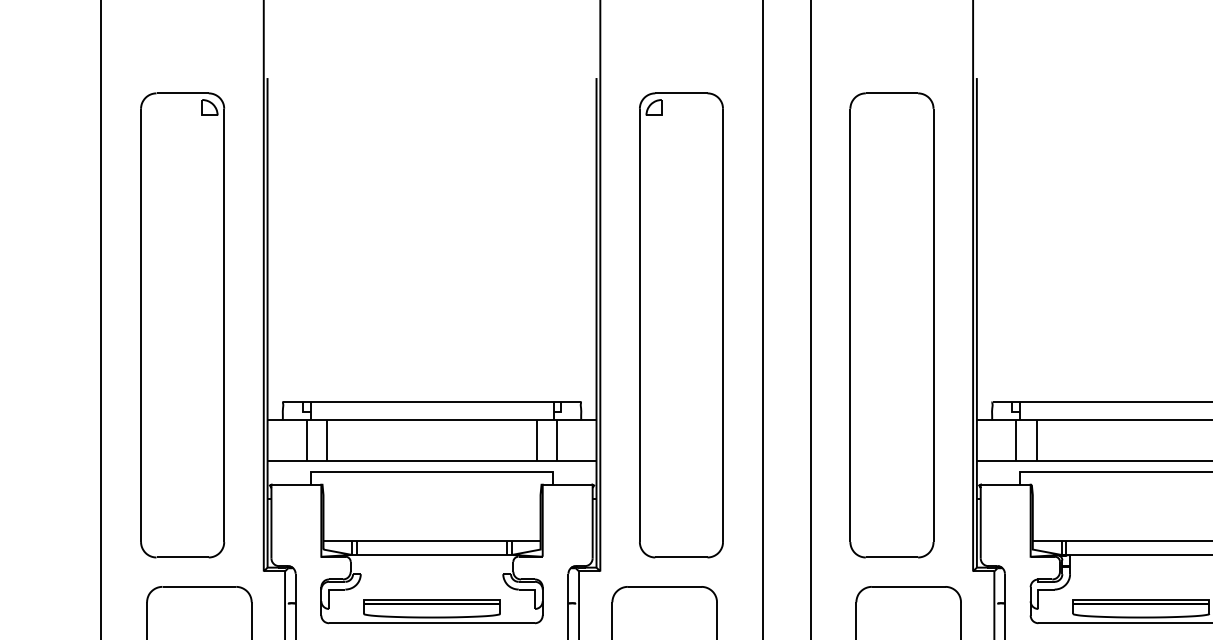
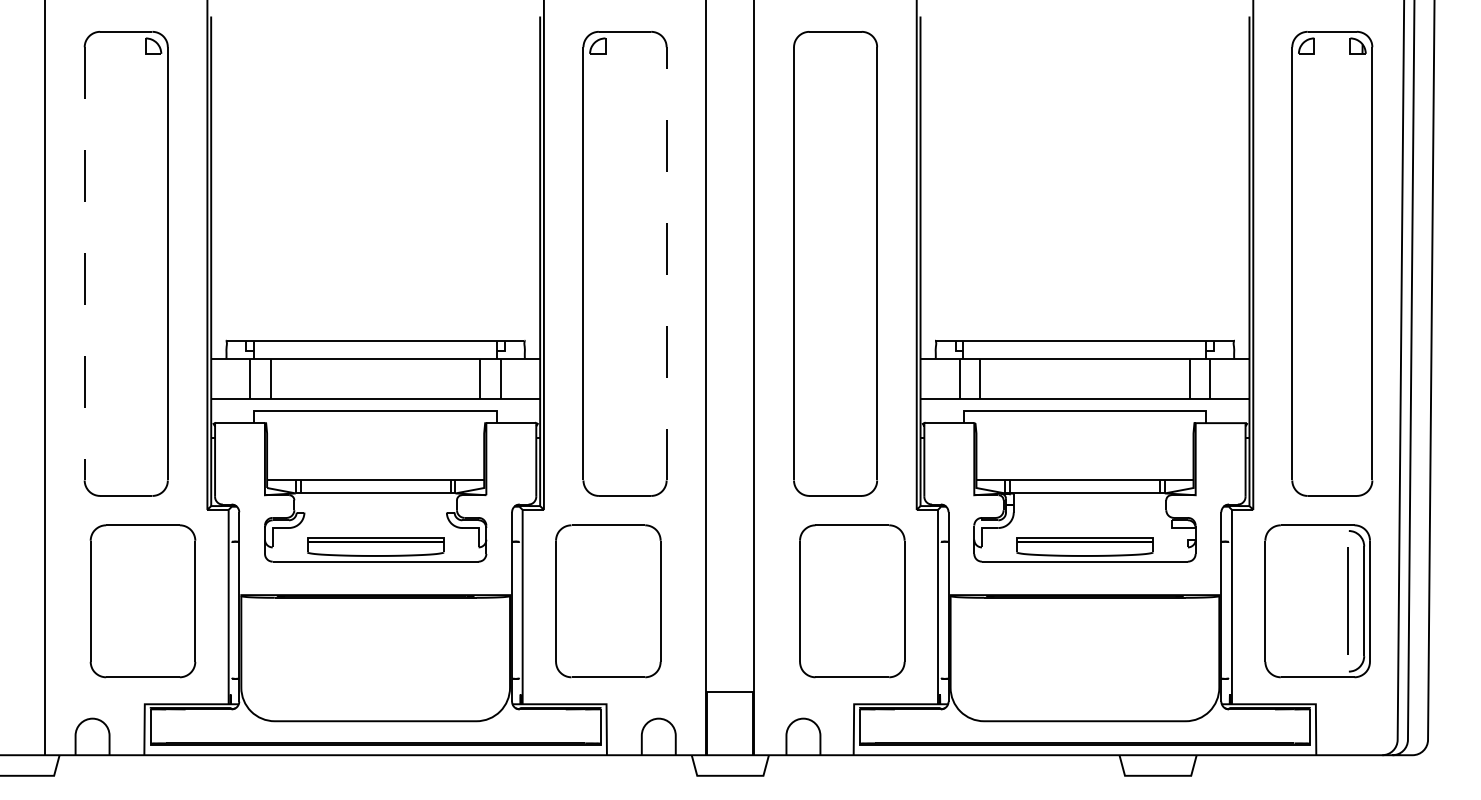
line: (140, 325) -> (84, 263), solid -> dashed
line: (722, 325) -> (666, 263), solid -> dashed

